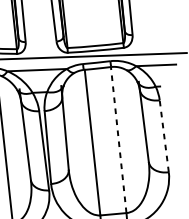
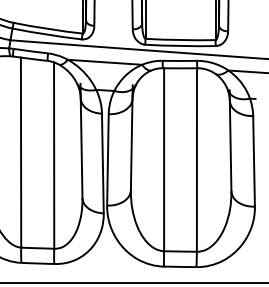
line: (164, 135) -> (254, 160), dashed -> solid
line: (118, 140) -> (196, 160), dashed -> solid

